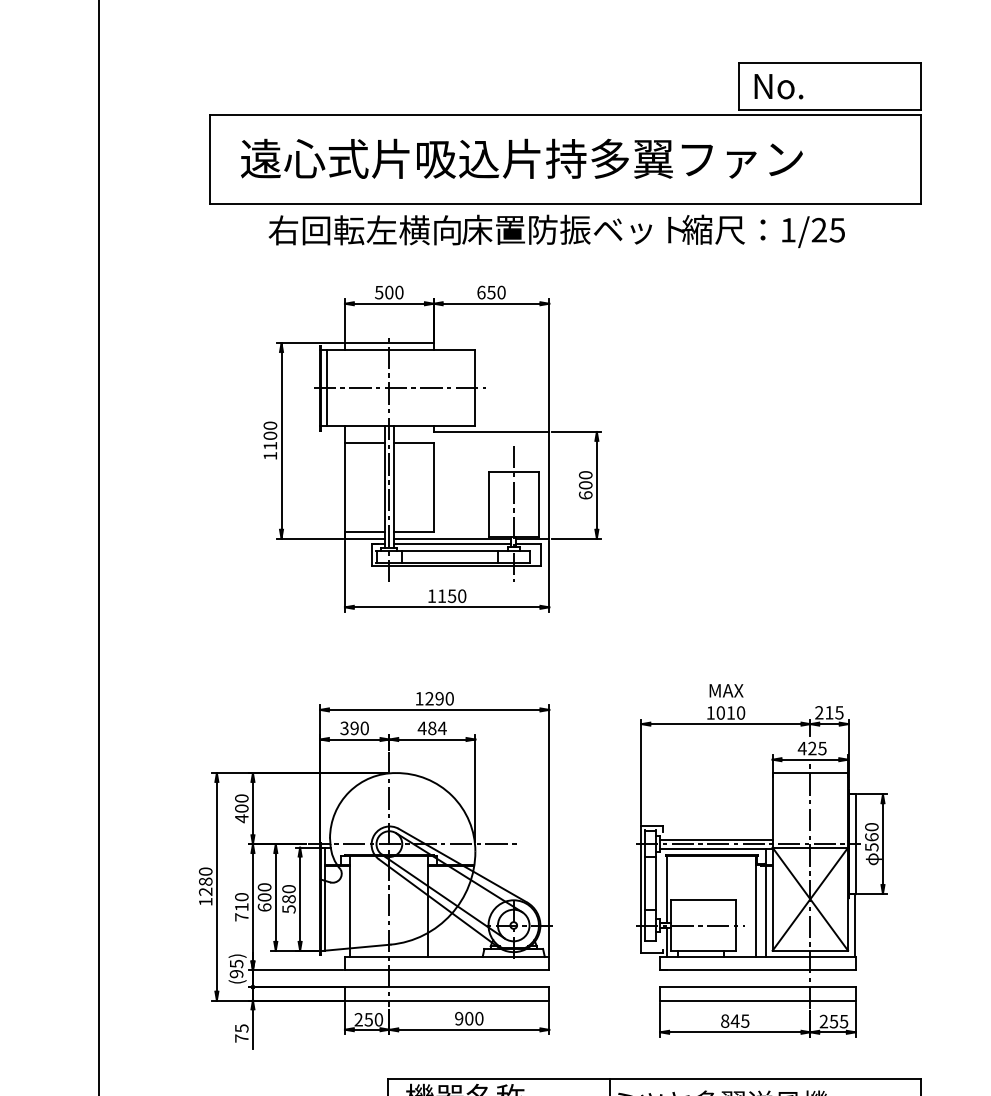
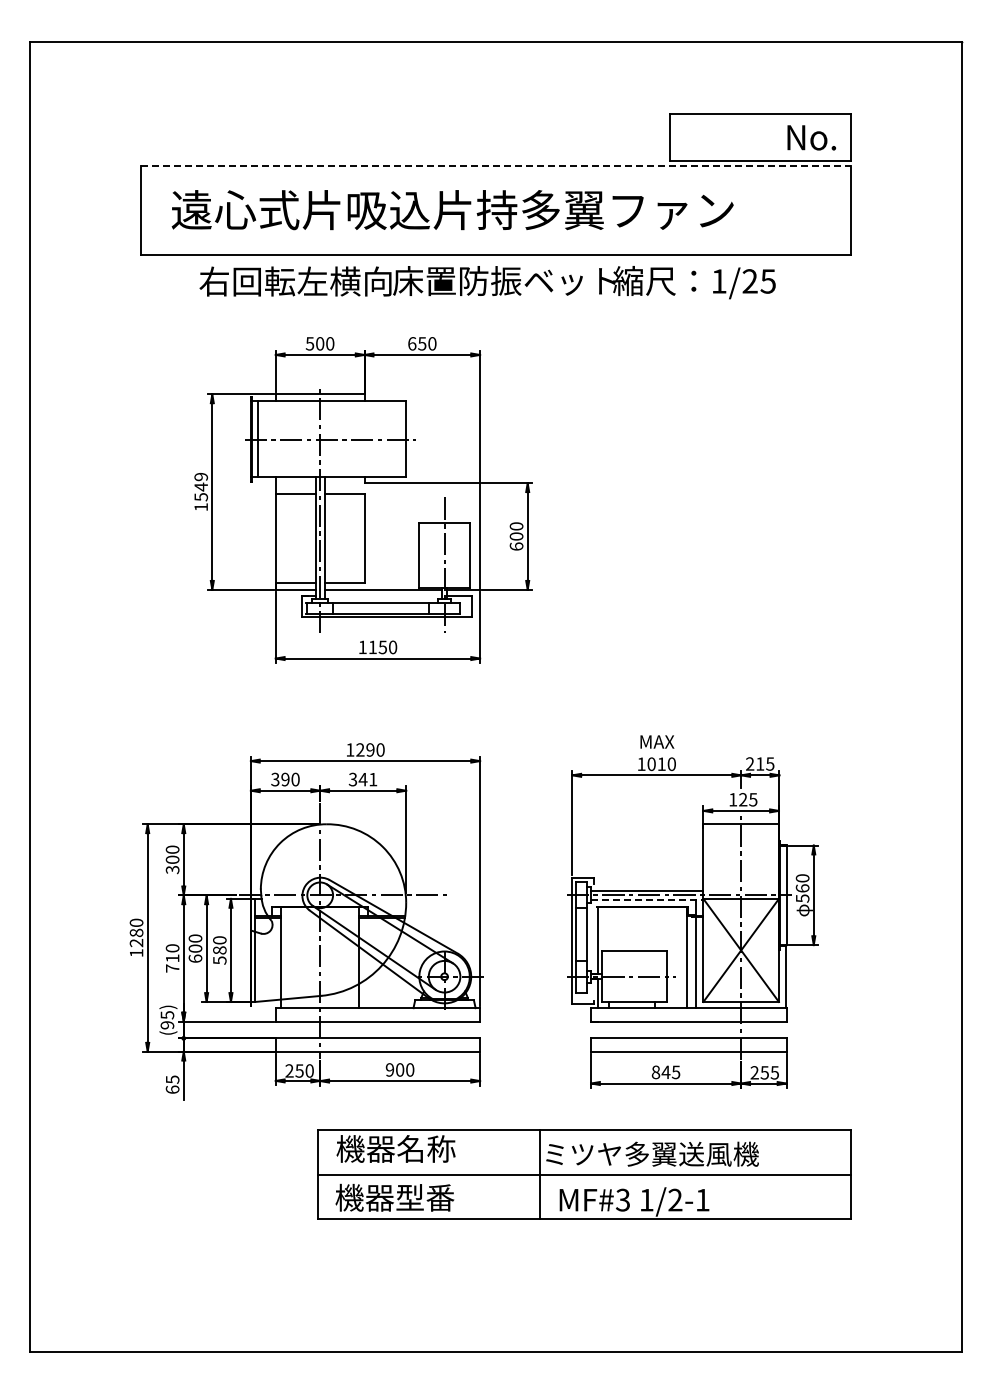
text: (778, 86) -> (811, 137), moved
line: (565, 115) -> (496, 166), solid -> dashed
text: (270, 435) -> (201, 486), 1100 -> 1549
line: (452, 544) -> (383, 595), removed
text: (431, 728) -> (362, 779), 484 -> 341
text: (801, 748) -> (732, 799), 425 -> 125
text: (241, 818) -> (172, 869), 400 -> 300
line: (716, 848) -> (647, 899), solid -> dashed
text: (241, 1038) -> (172, 1089), 75 -> 65

